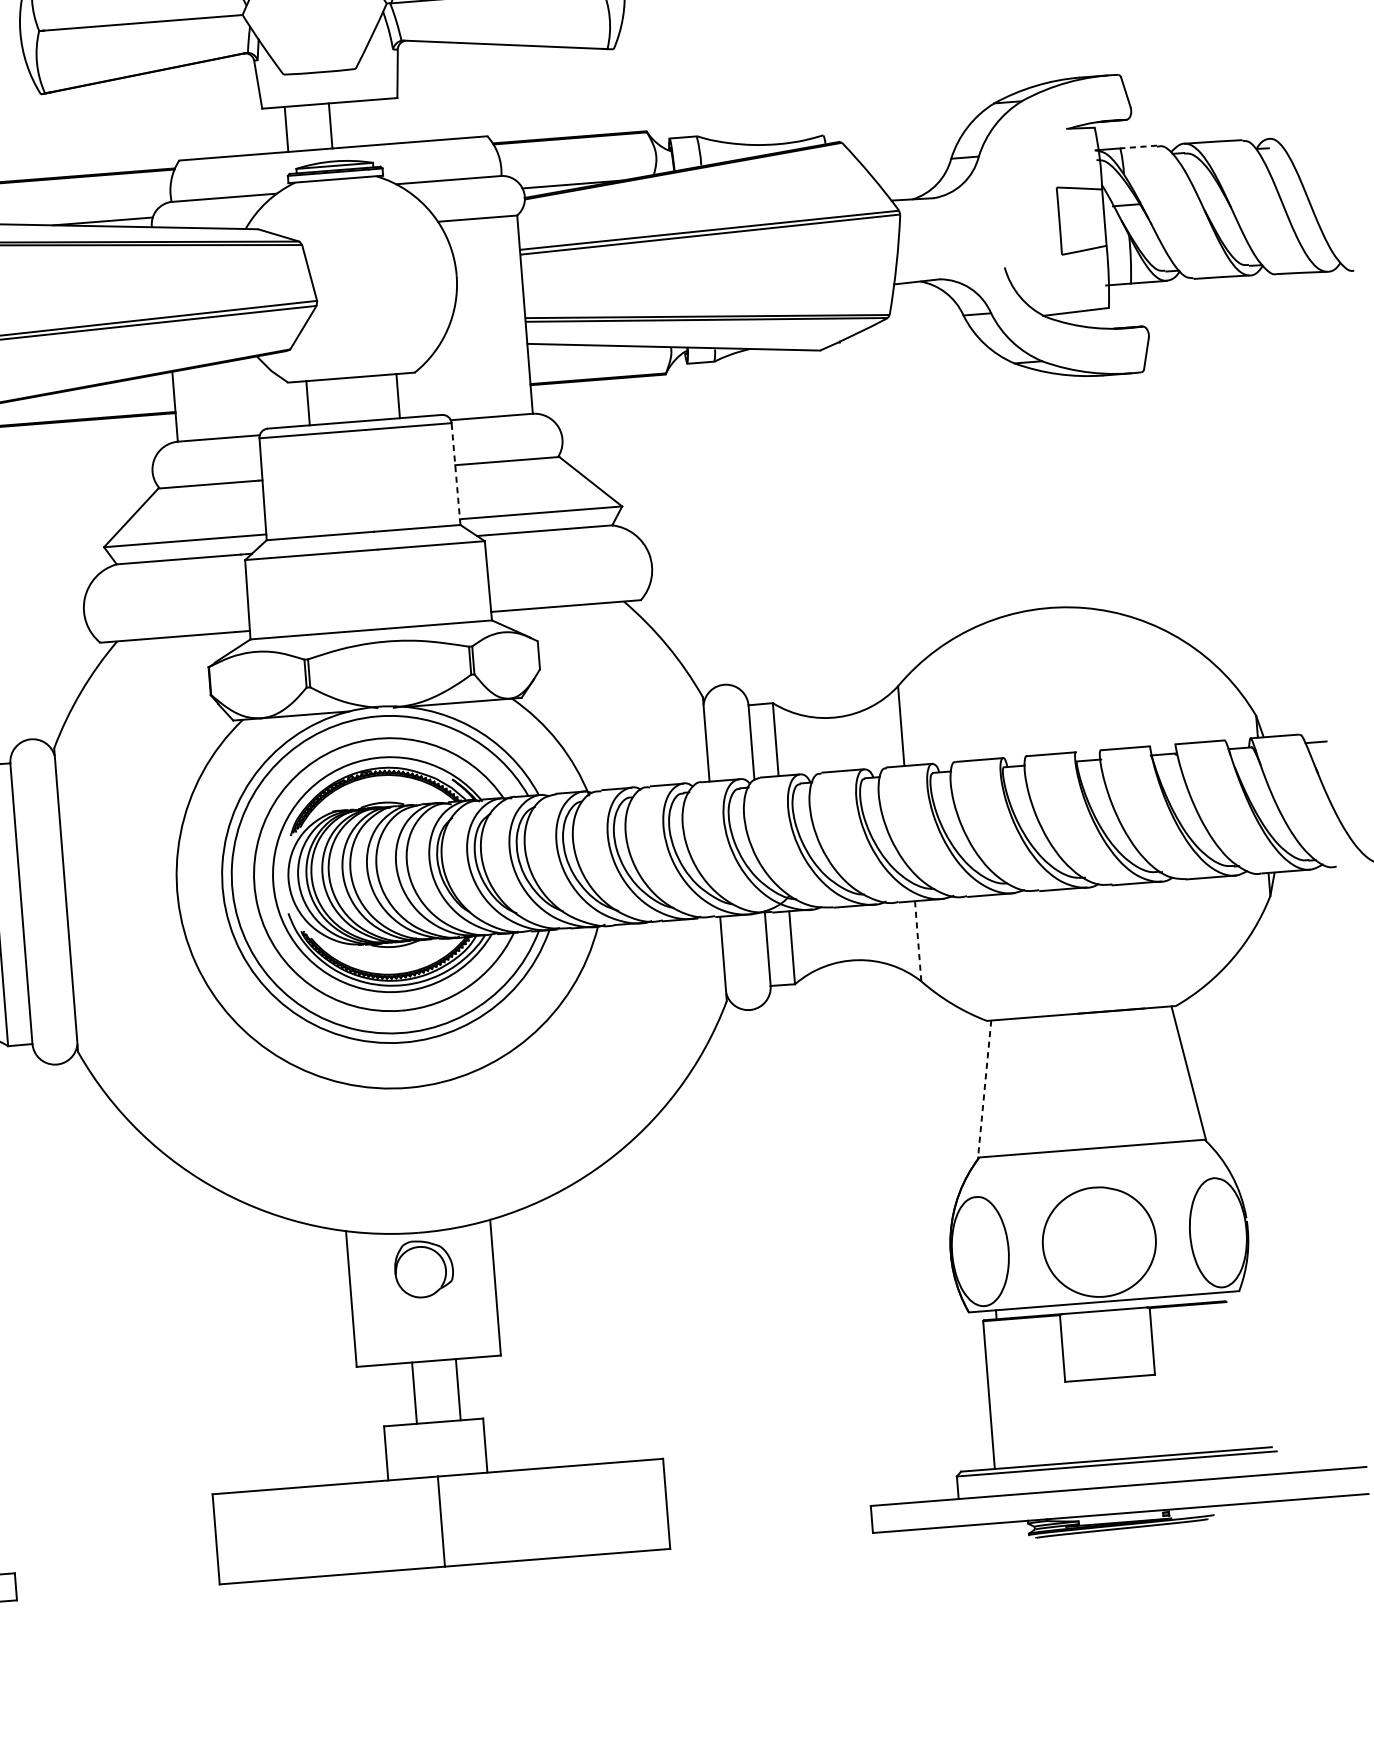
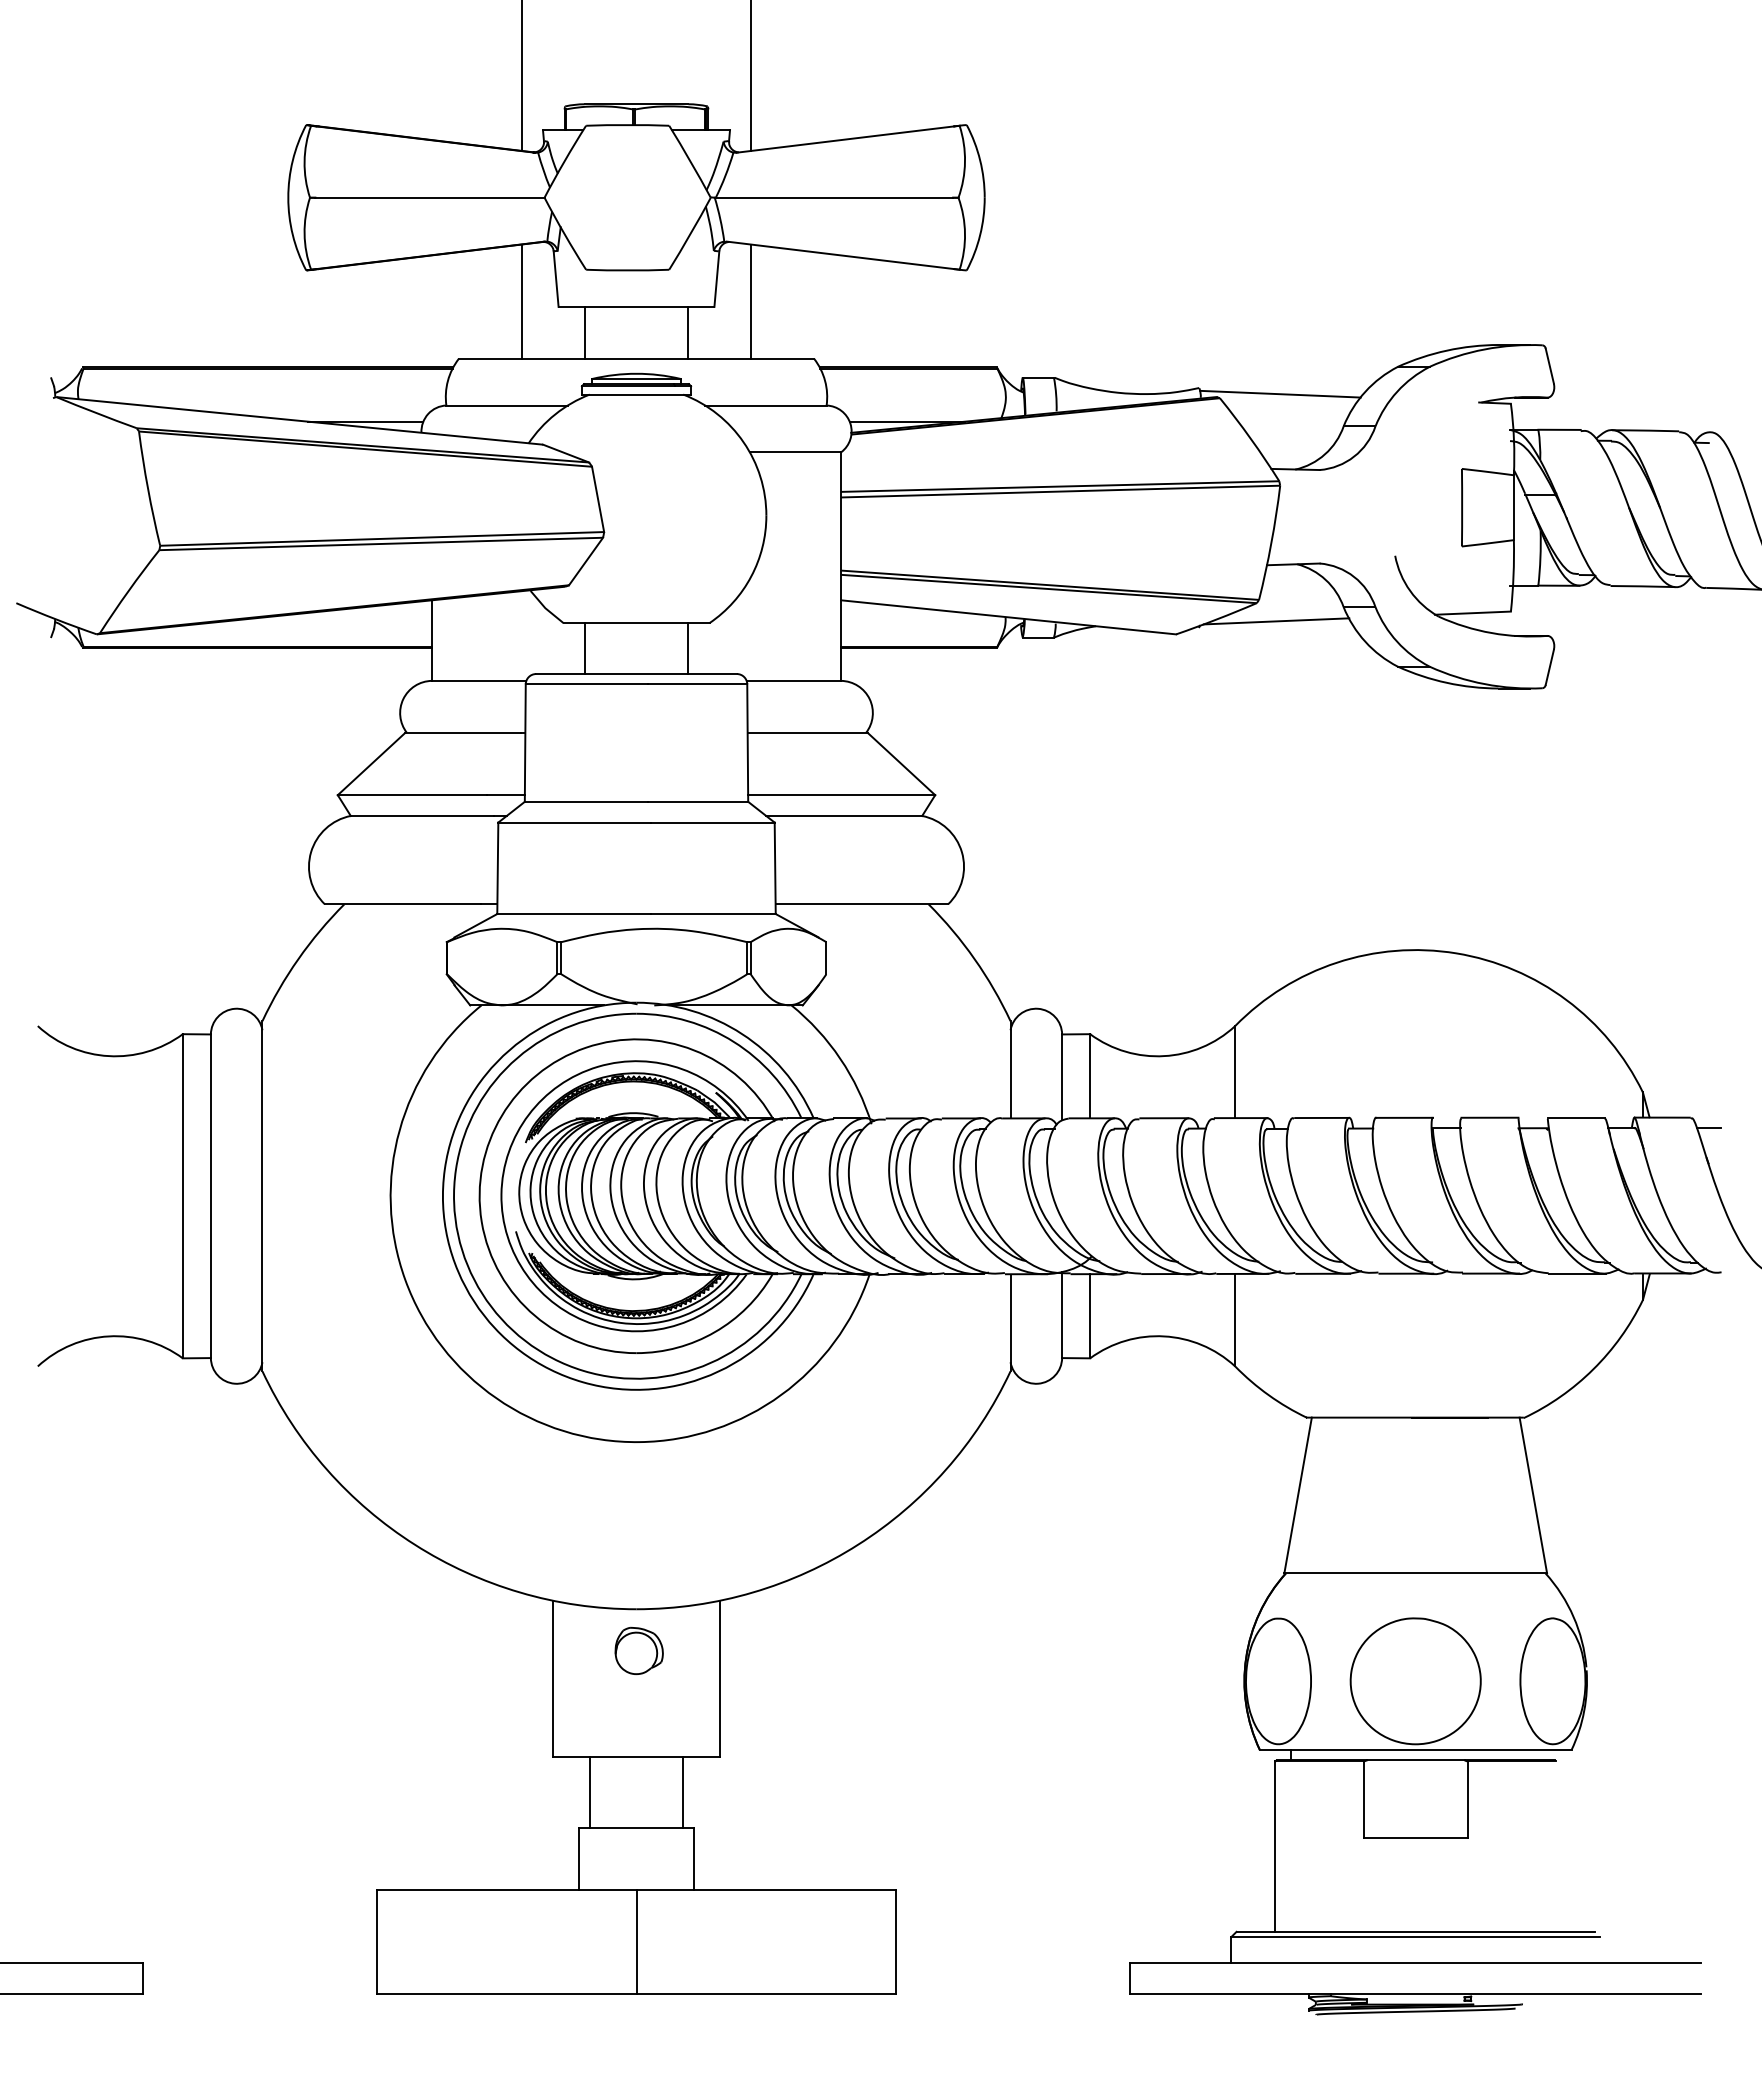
line: (428, 90) -> (750, 301), added
line: (230, 106) -> (522, 301), added
line: (330, 125) -> (688, 332), moved
line: (894, 134) -> (1280, 393), added
line: (1138, 146) -> (1559, 429), dashed -> solid
line: (906, 332) -> (1276, 621), added
line: (455, 474) -> (747, 743), dashed -> solid
line: (918, 941) -> (1235, 1320), dashed -> solid
line: (985, 1089) -> (1298, 1496), dashed -> solid
part: (423, 1268) -> (638, 1650), size x0.71
line: (458, 1389) -> (589, 1792), moved
line: (414, 1393) -> (683, 1792), moved

